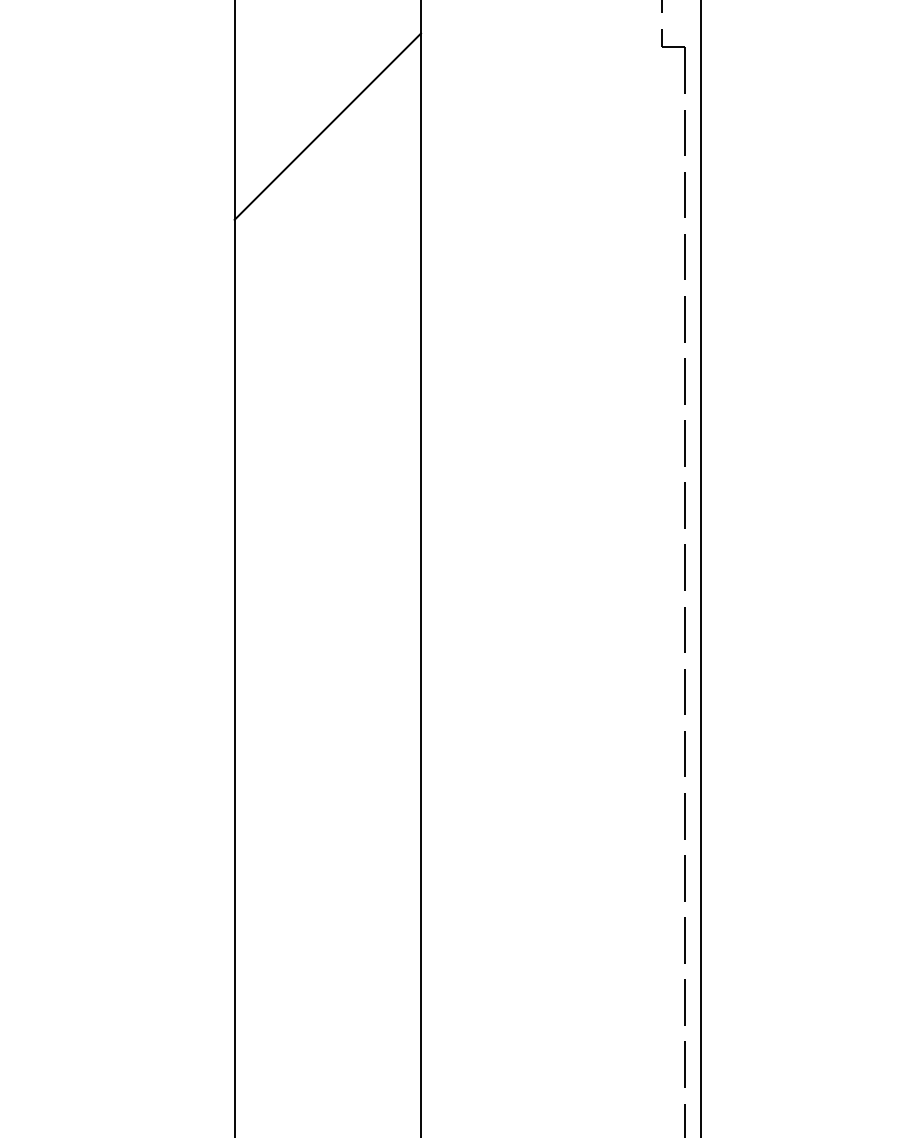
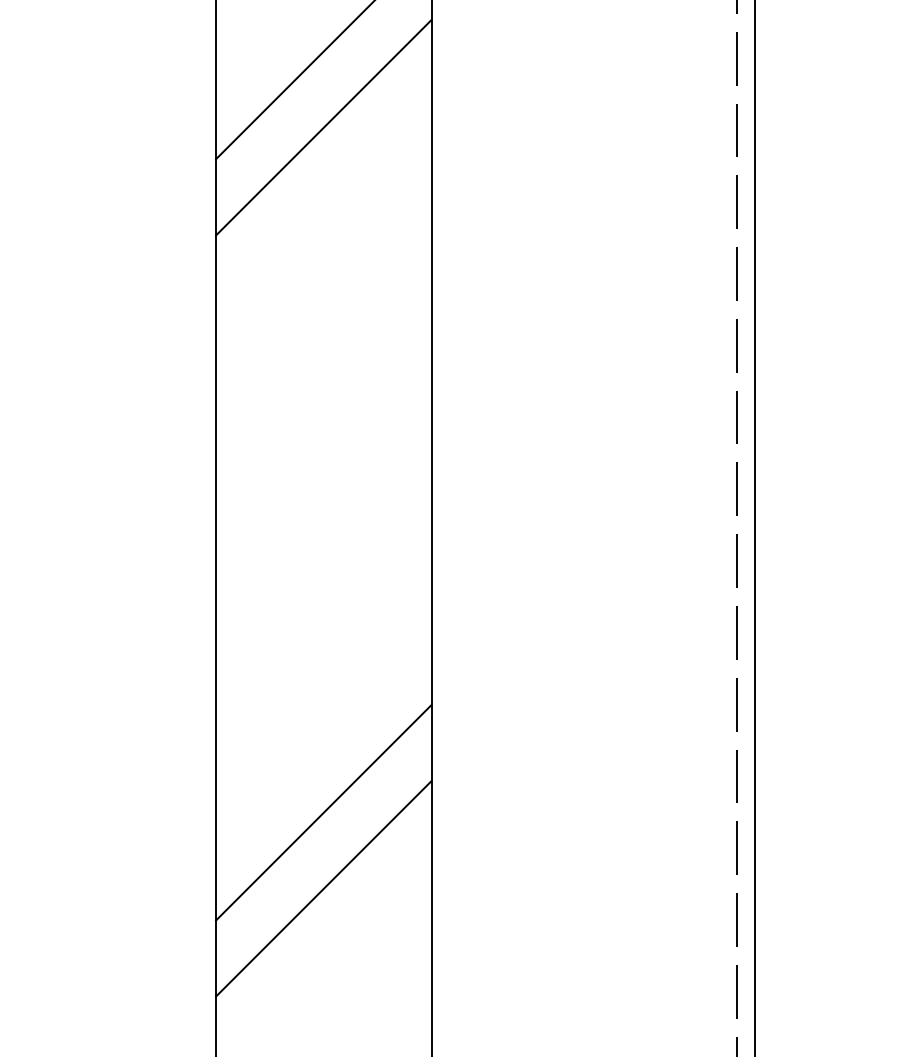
line: (327, 192) -> (323, 127), added
line: (327, 785) -> (323, 812), added
line: (327, 851) -> (323, 888), added

